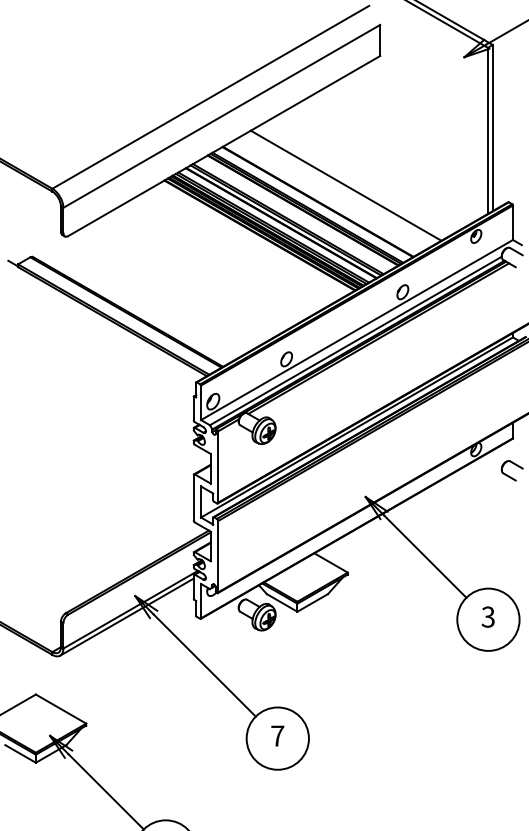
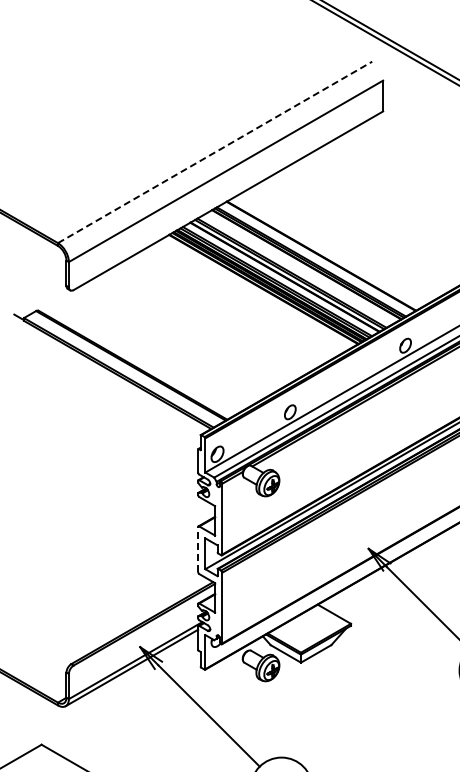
line: (210, 97) -> (214, 152), solid -> dashed
line: (345, 185) -> (348, 239), removed
line: (193, 497) -> (197, 549), solid -> dashed

